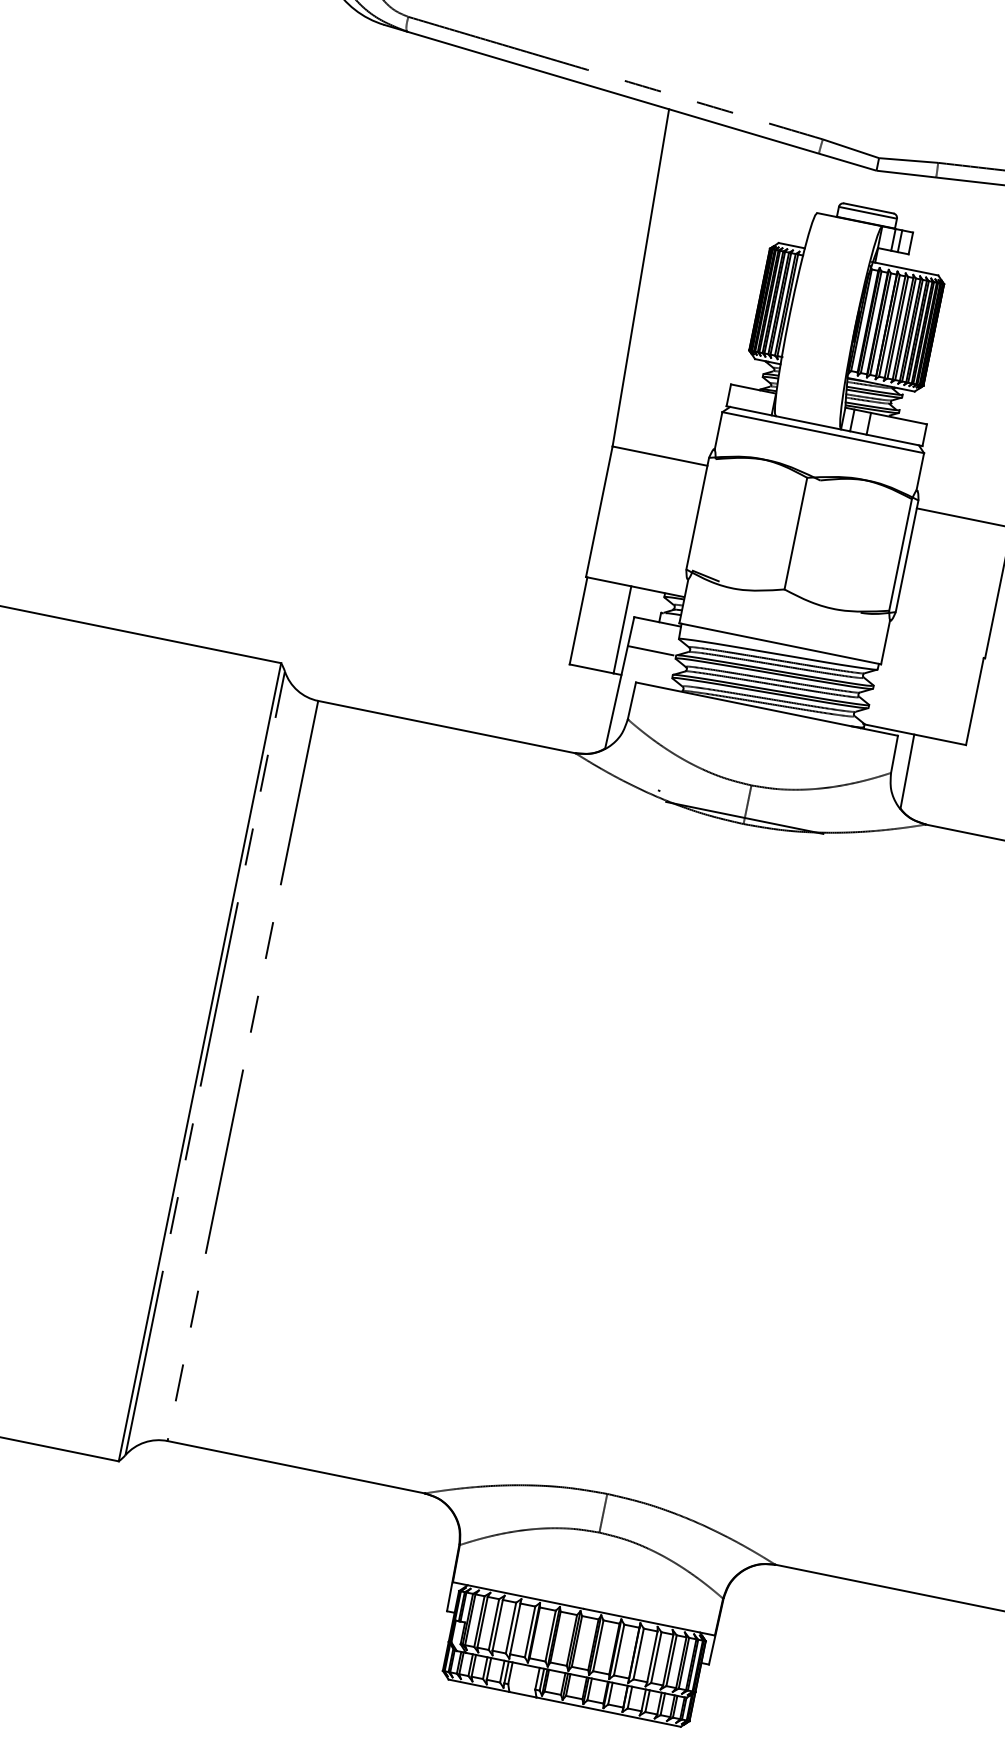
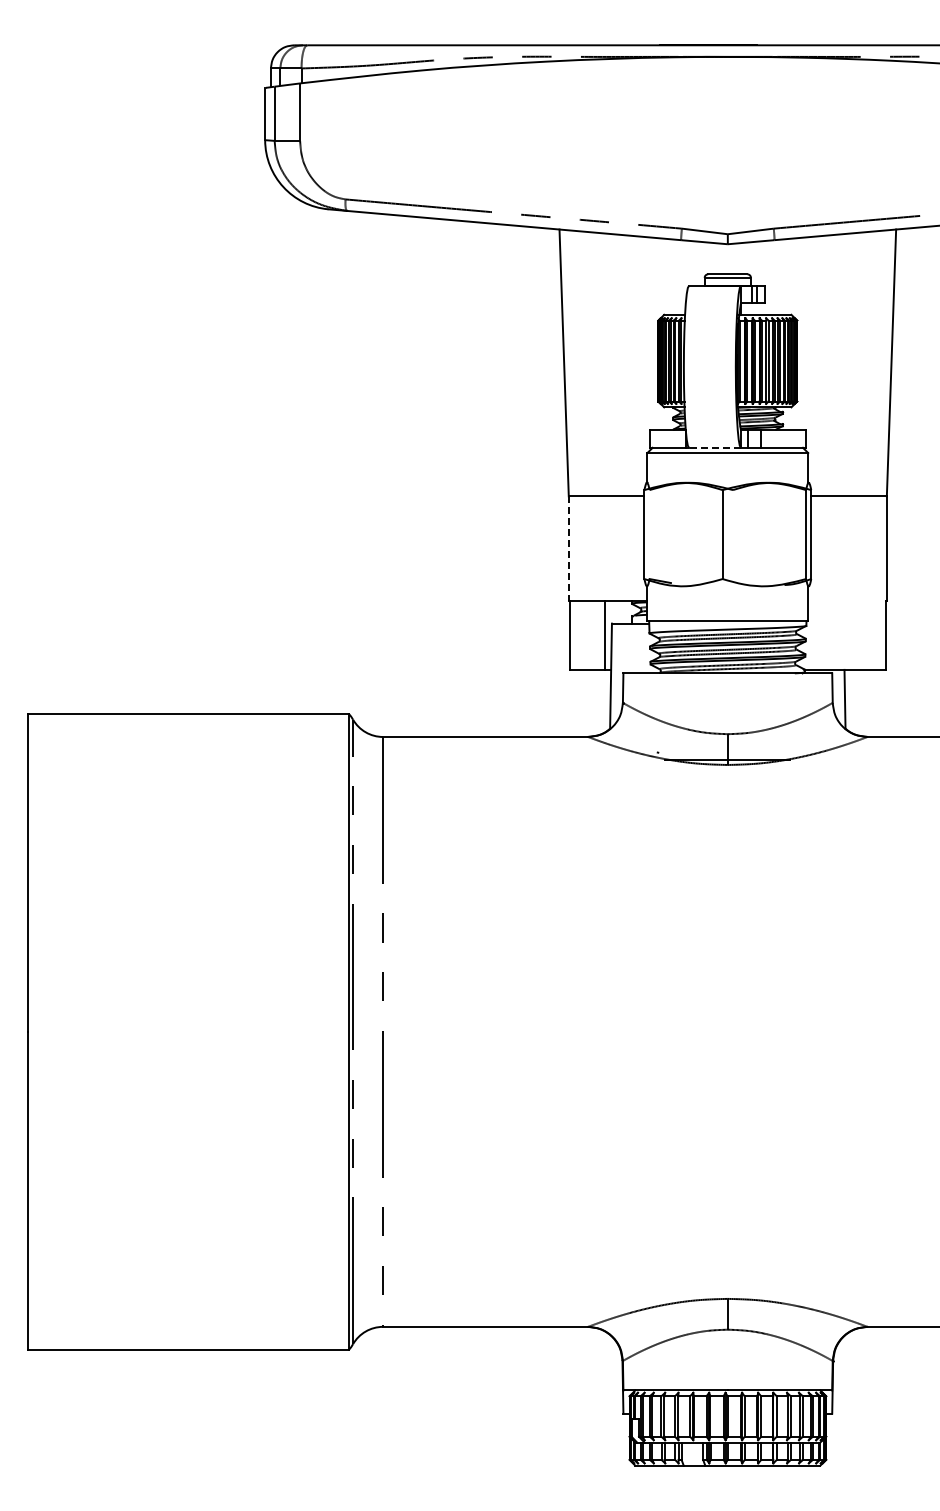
line: (807, 422) -> (714, 447), solid -> dashed
line: (598, 511) -> (568, 548), solid -> dashed
line: (650, 650) -> (629, 646), removed

